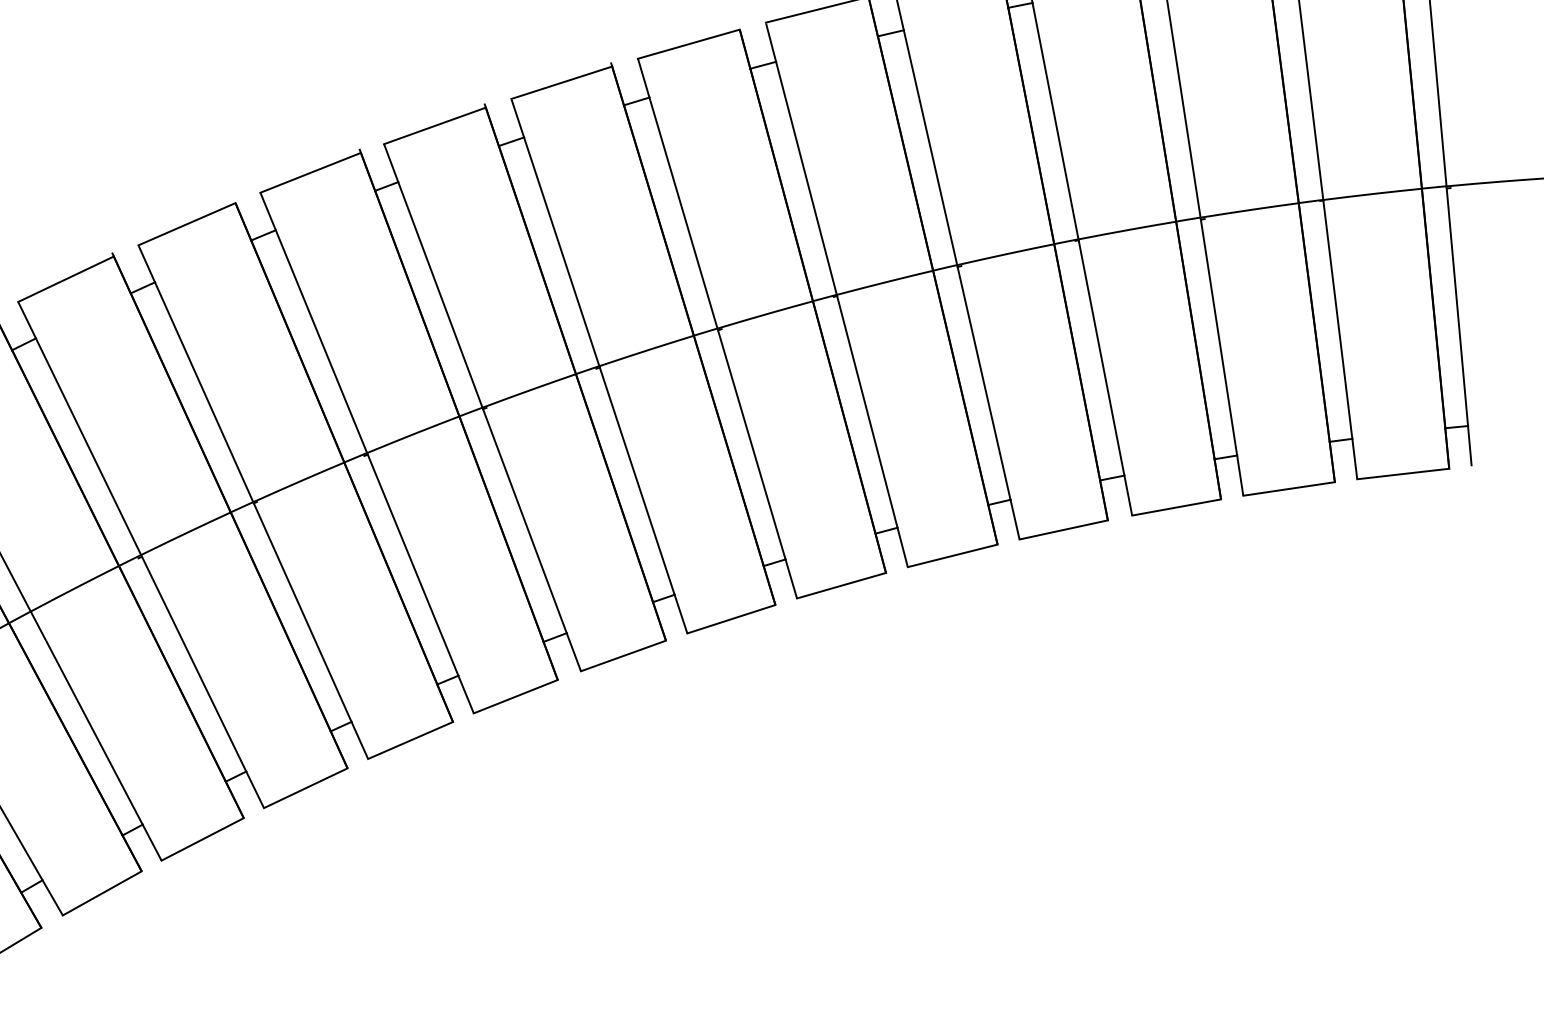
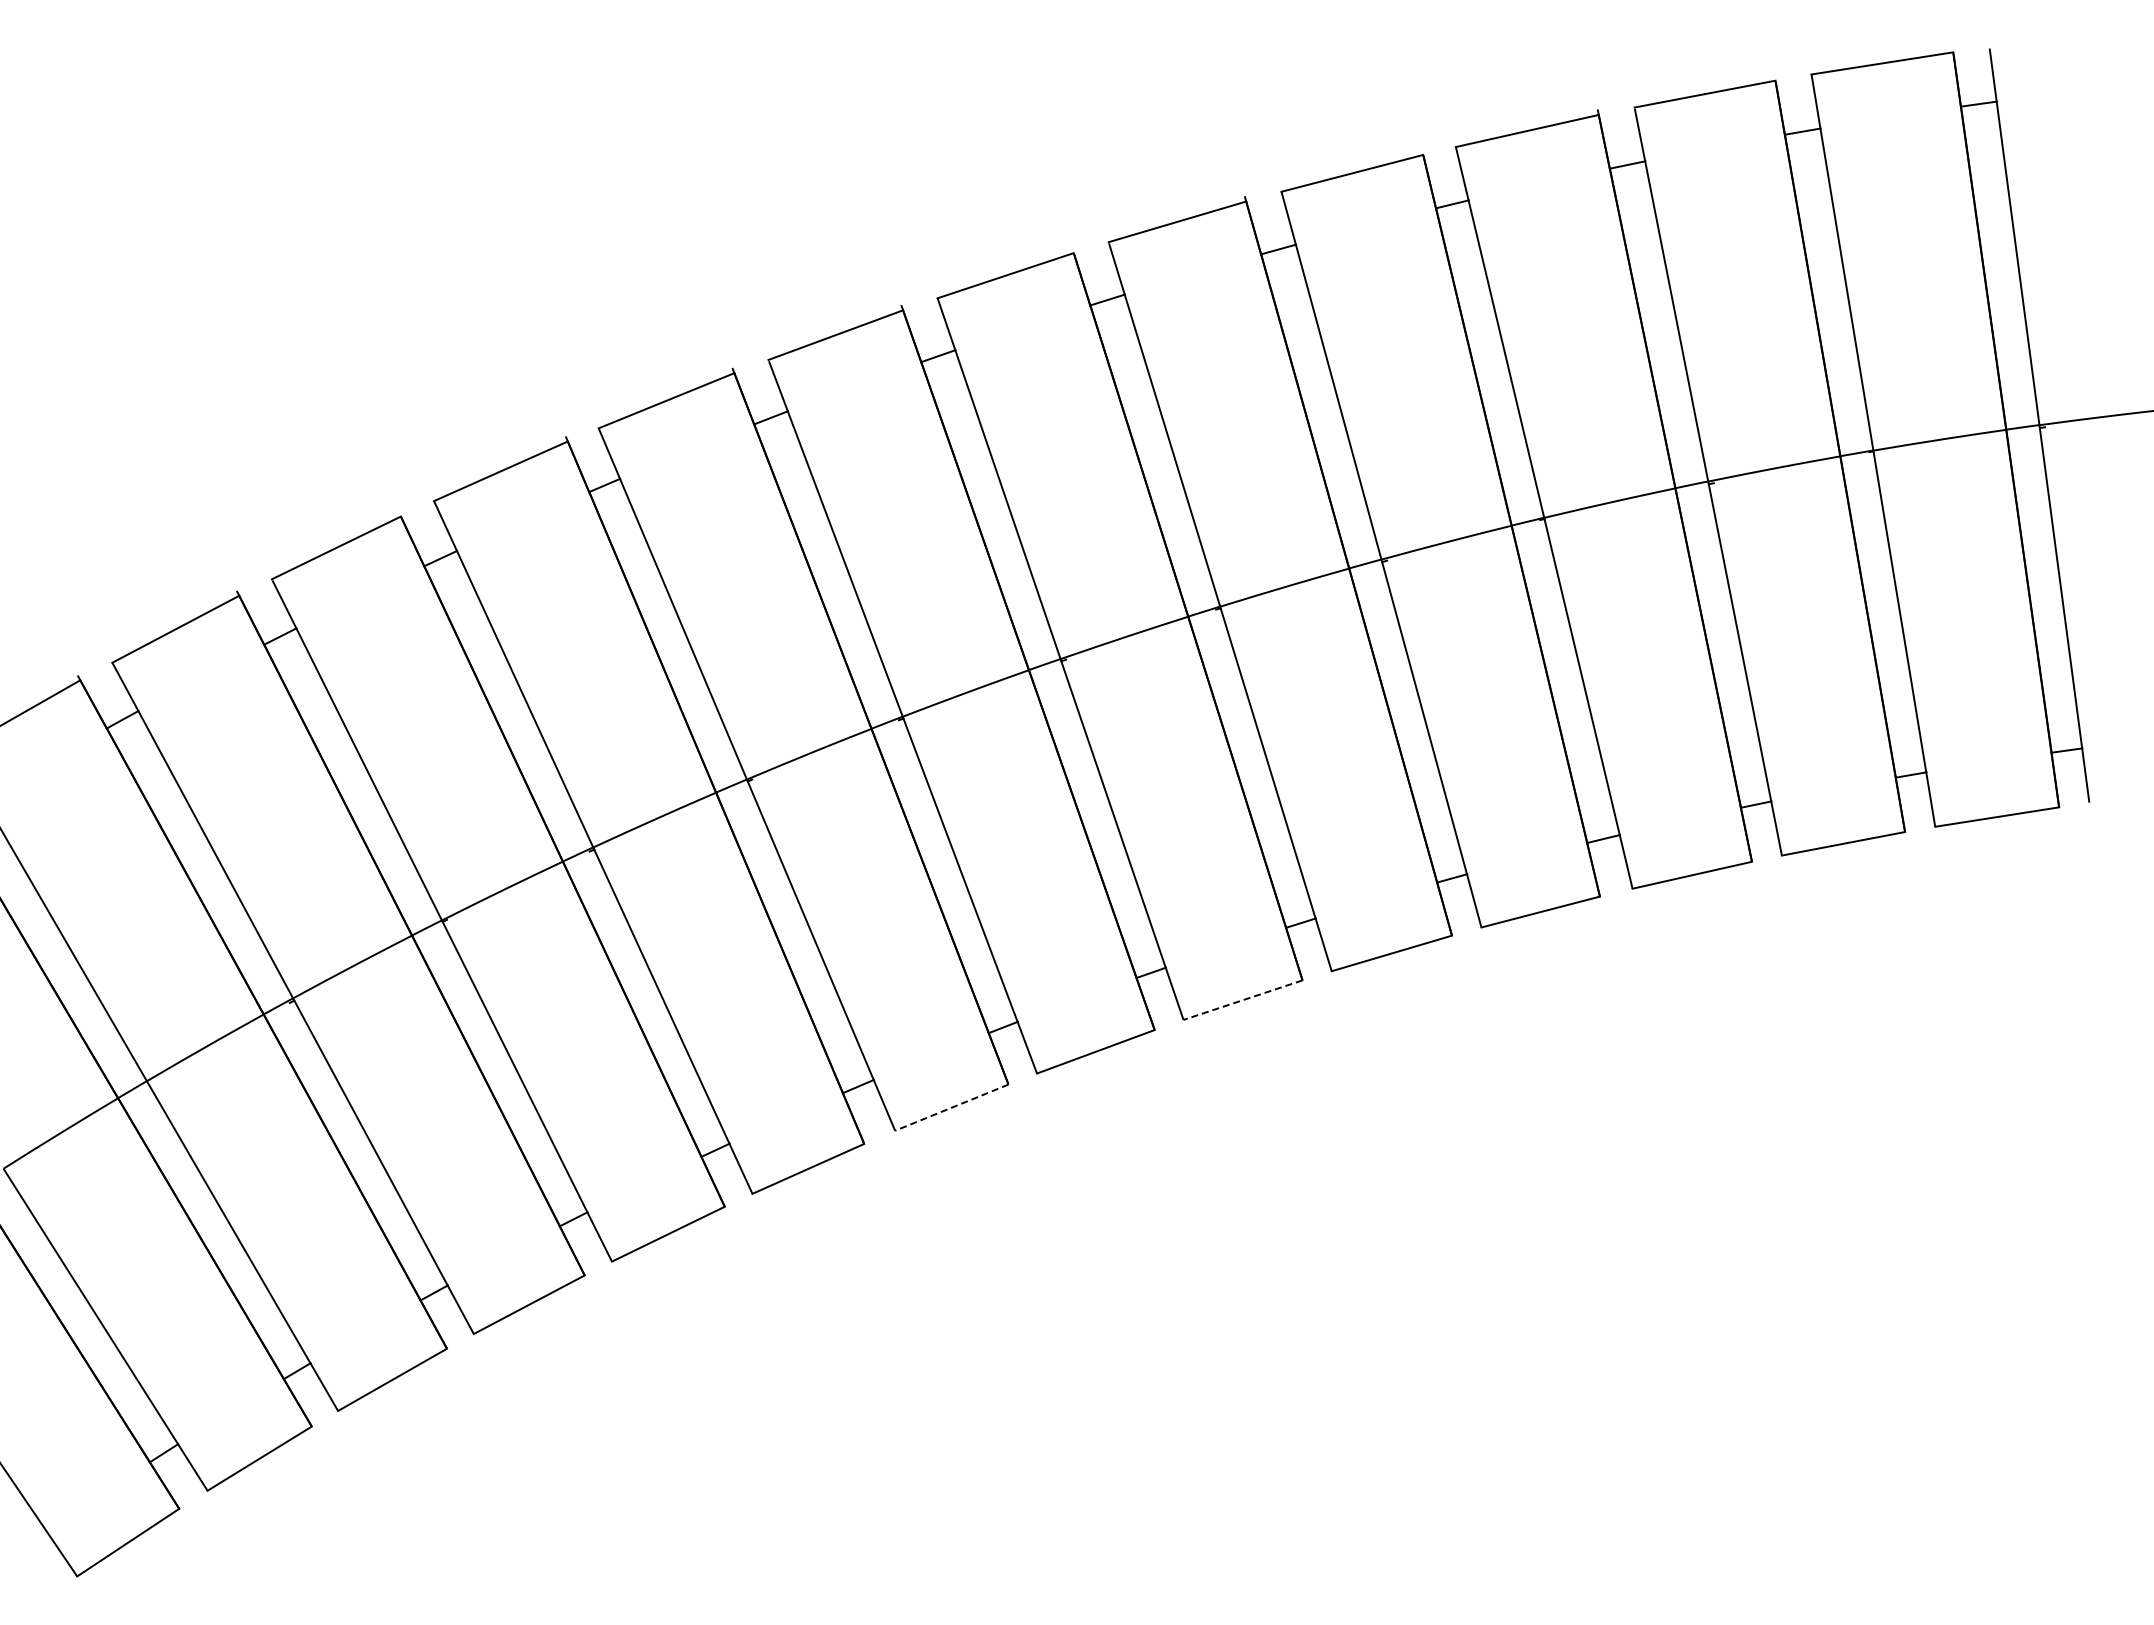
line: (841, 585) -> (1243, 1000), solid -> dashed
line: (623, 655) -> (951, 1107), solid -> dashed

